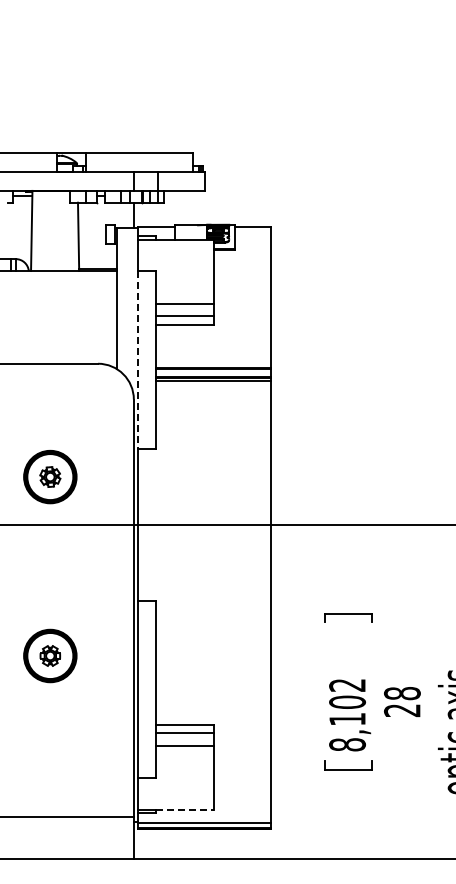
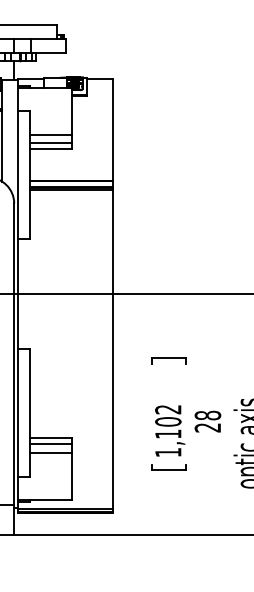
line: (138, 359) -> (17, 174), dashed -> solid
text: (347, 744) -> (168, 452), 8,102 -> 1,102
line: (184, 810) -> (50, 499), dashed -> solid

